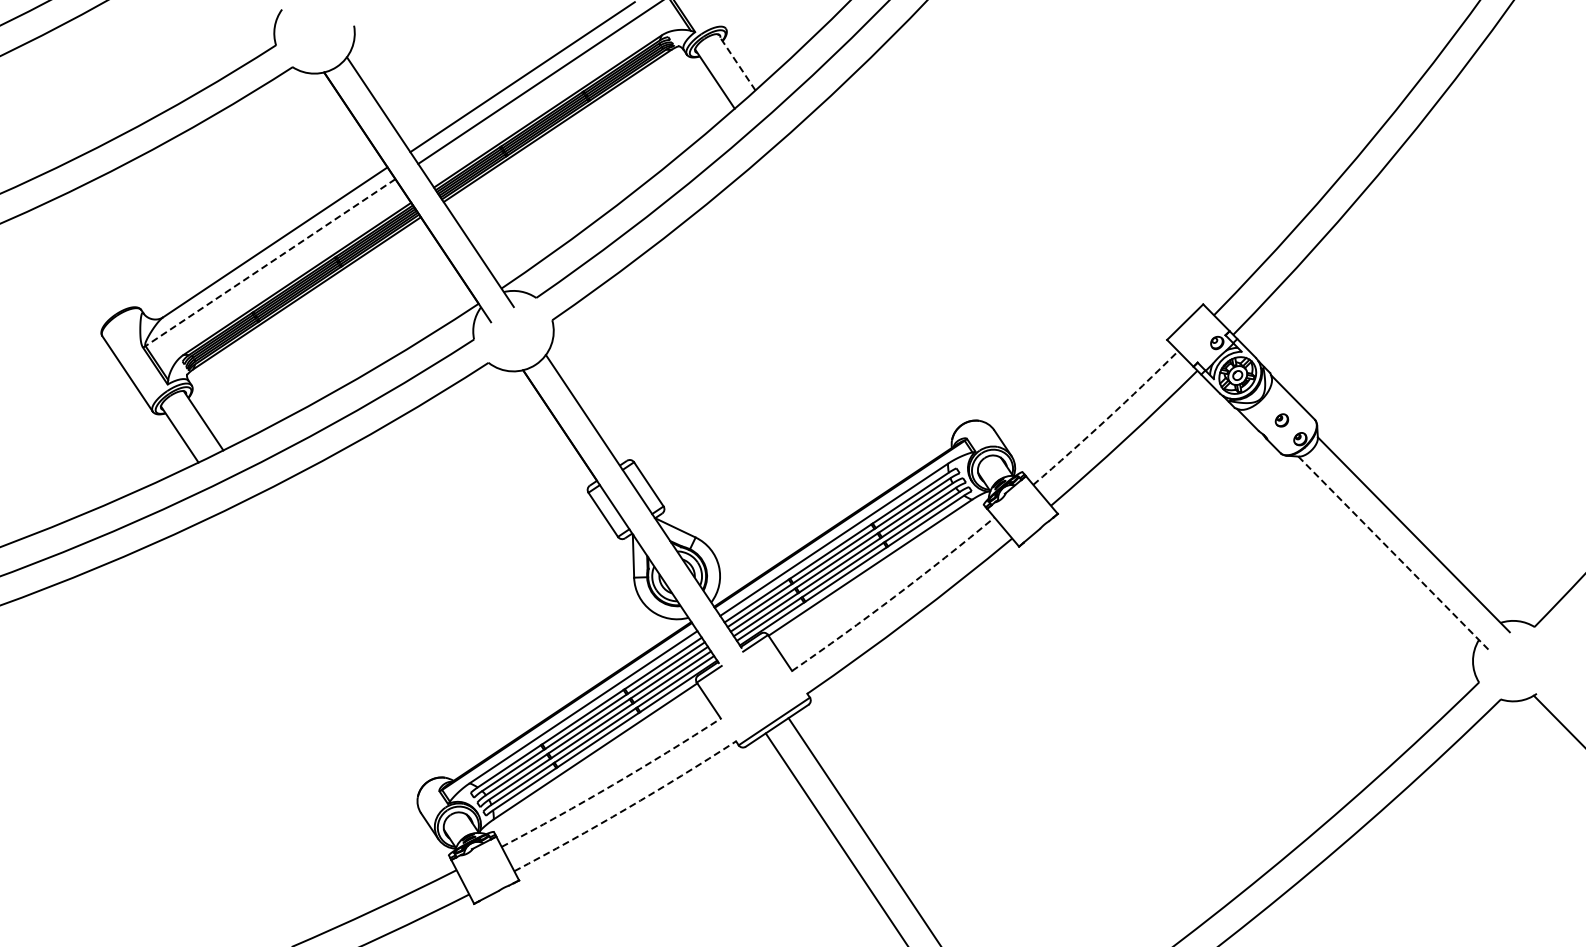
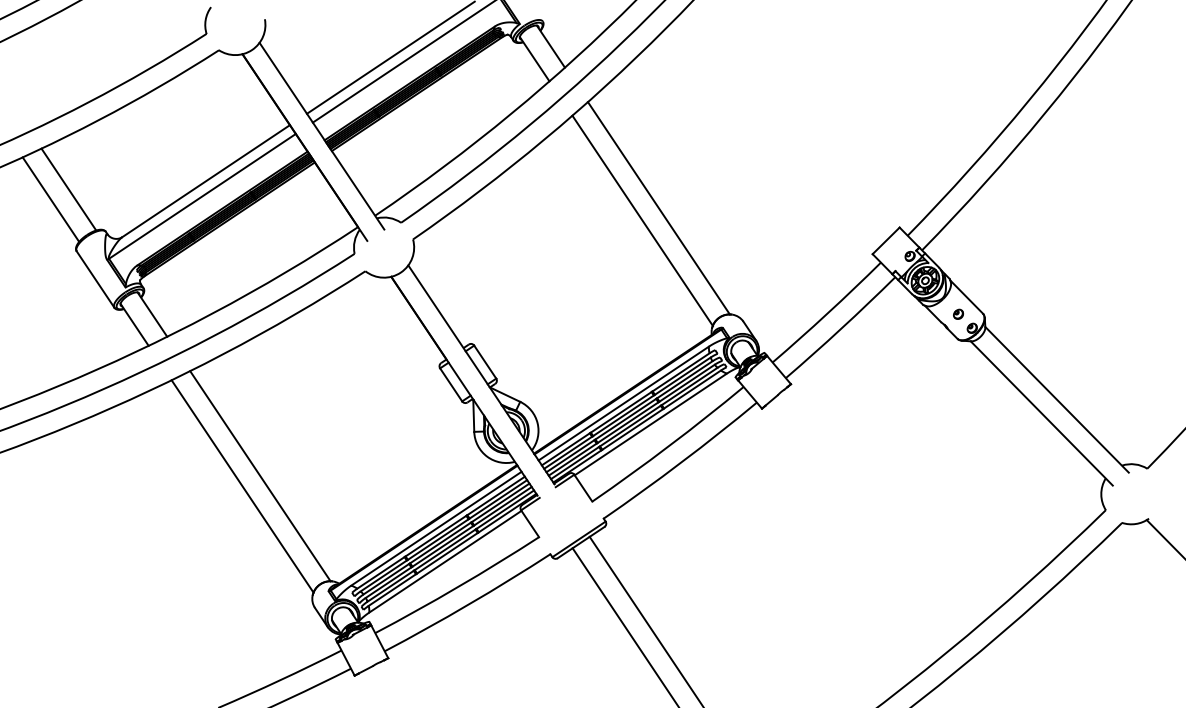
line: (736, 62) -> (550, 46), dashed -> solid
line: (91, 253) -> (68, 189), added
line: (270, 262) -> (202, 196), dashed -> solid
line: (67, 266) -> (50, 199), added
line: (881, 278) -> (659, 208), added
line: (859, 295) -> (642, 220), added
arc: (1106, 419) -> (827, 313), dashed -> solid
line: (1393, 553) -> (1041, 413), dashed -> solid
arc: (895, 596) -> (669, 445), dashed -> solid
line: (348, 636) -> (260, 475), added
line: (324, 650) -> (242, 486), added
arc: (612, 785) -> (458, 587), dashed -> solid
arc: (626, 808) -> (468, 604), dashed -> solid

